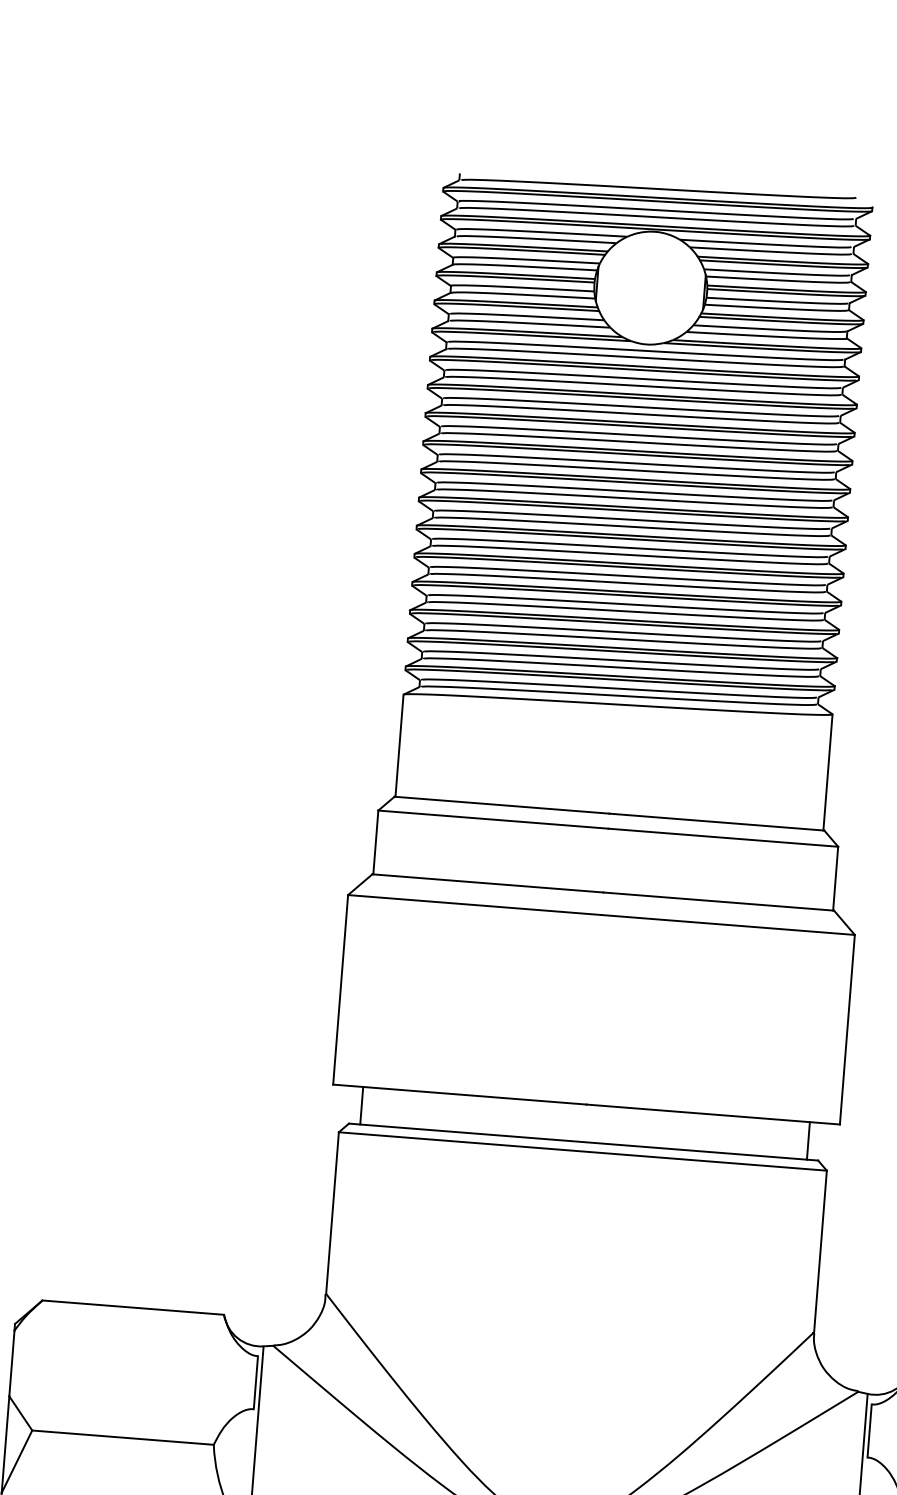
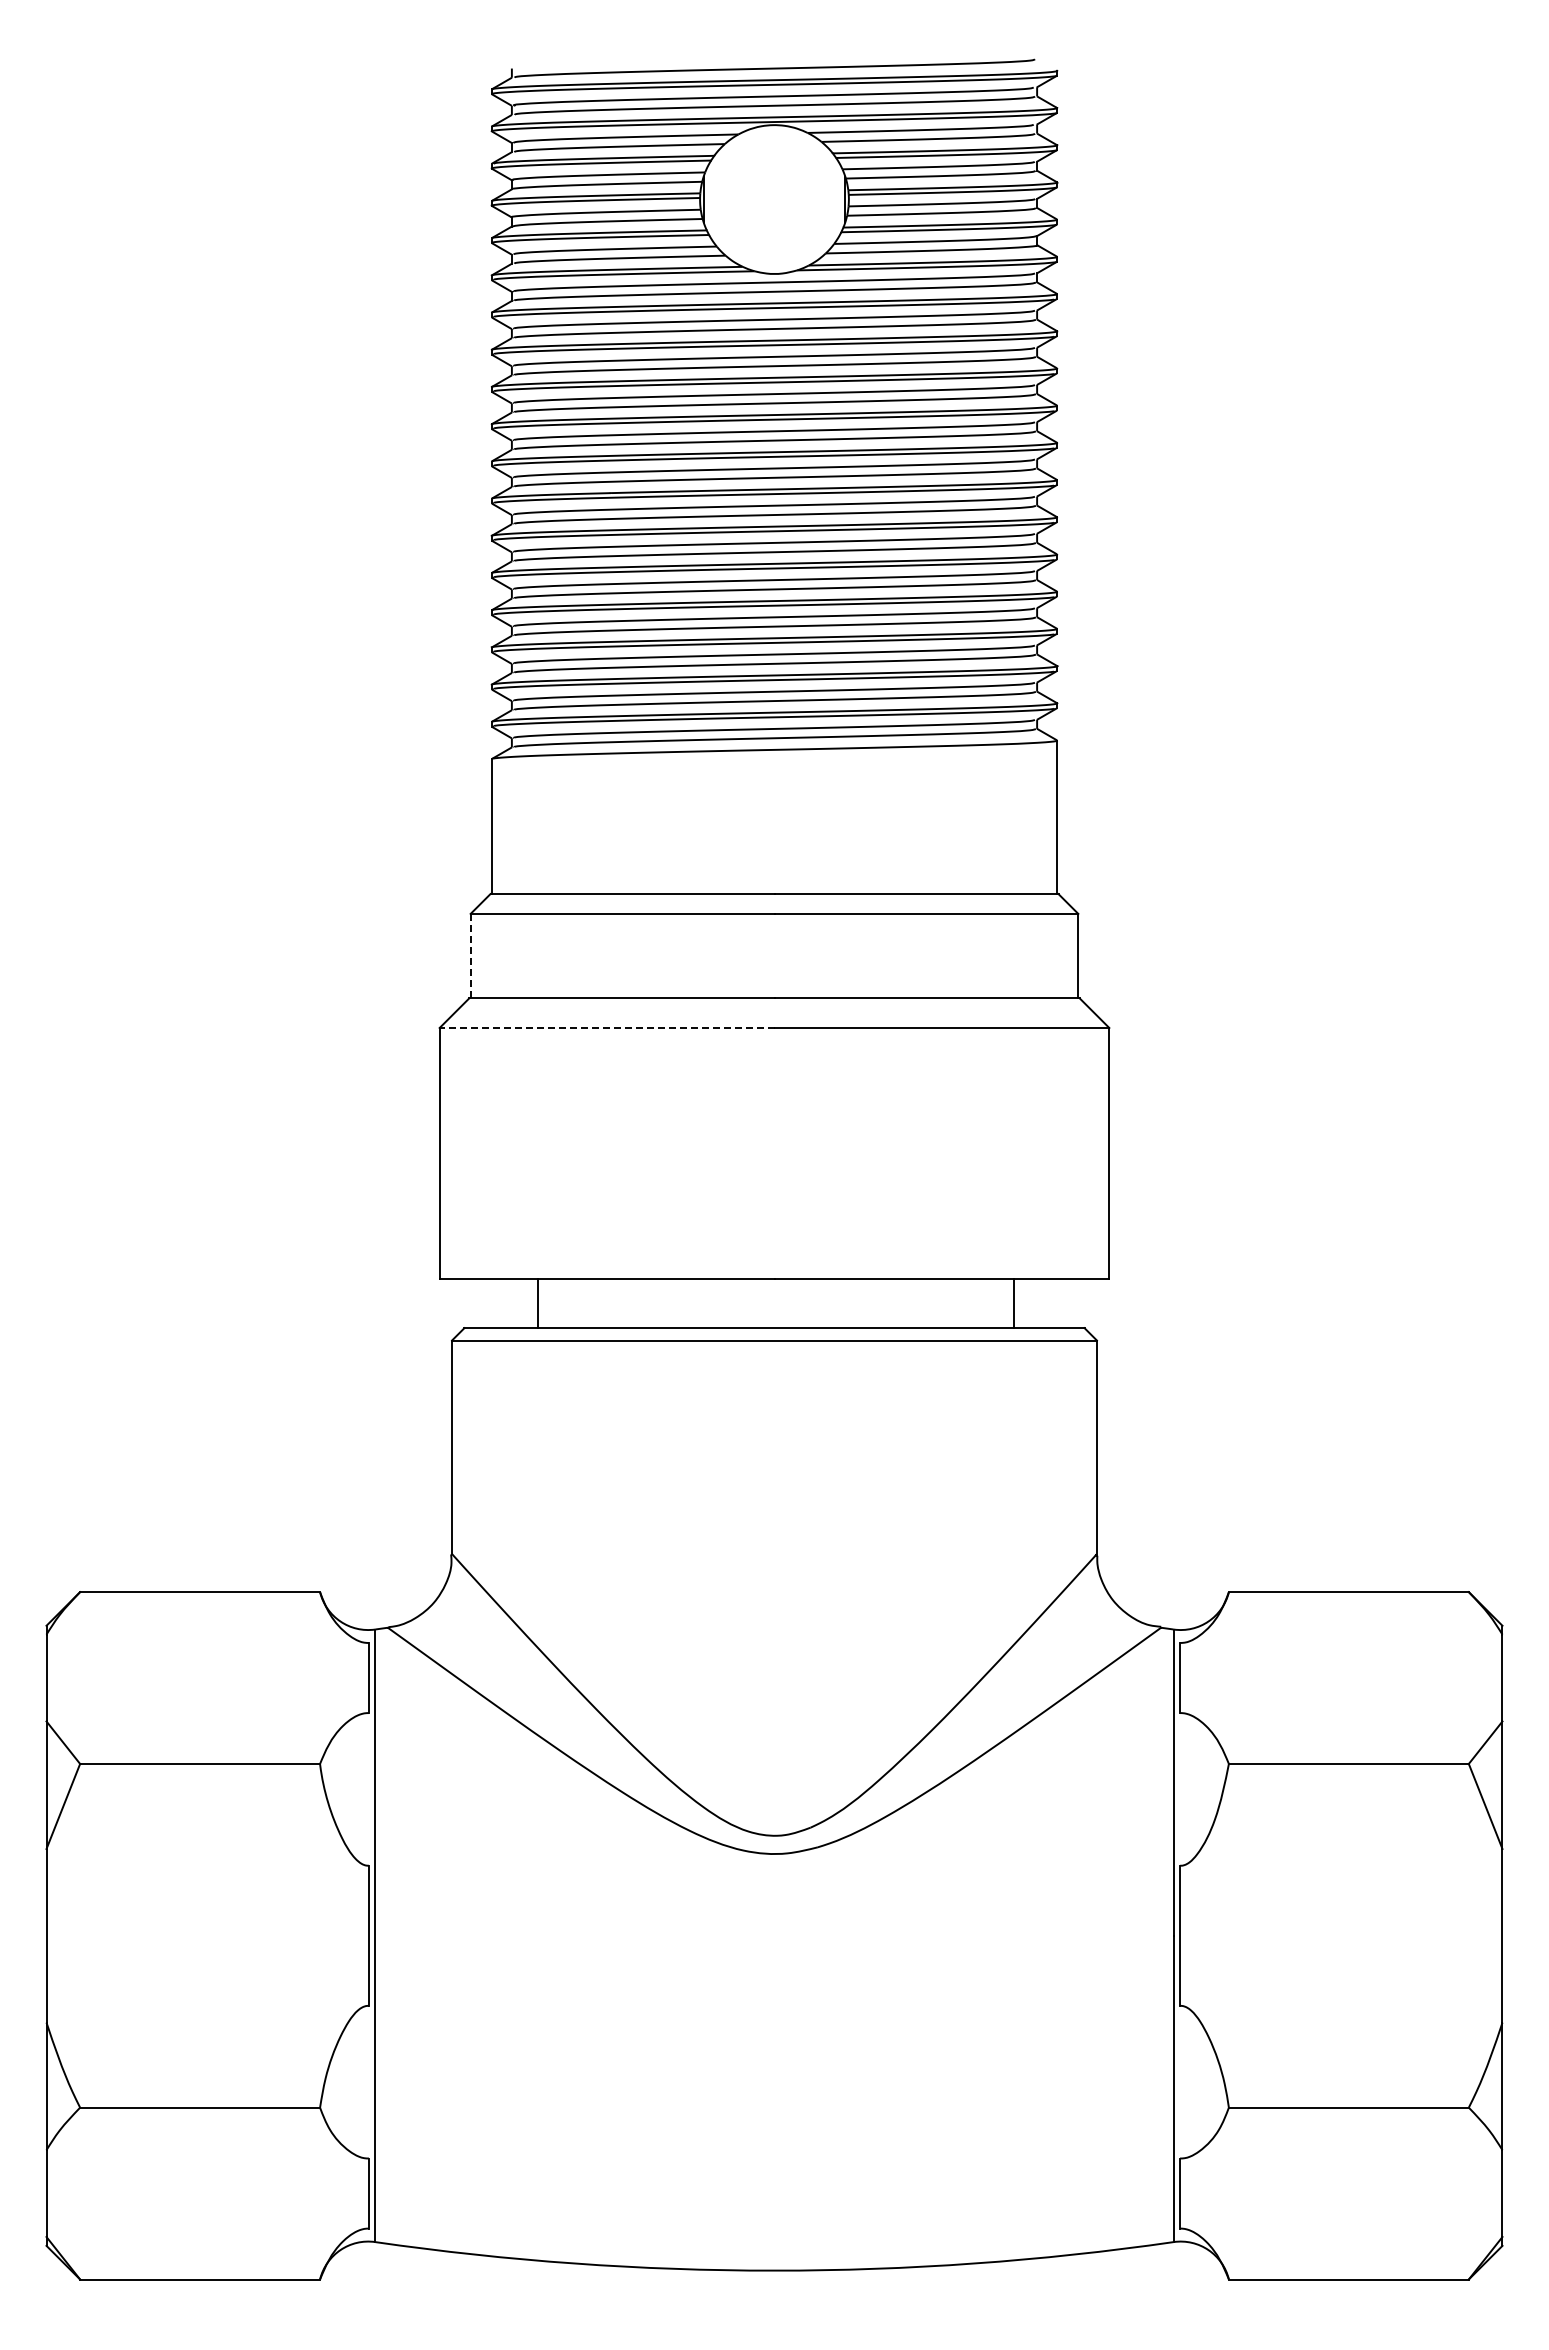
line: (375, 842) -> (470, 956), solid -> dashed
line: (474, 905) -> (606, 1028), solid -> dashed
line: (361, 1105) -> (538, 1303), moved
line: (808, 1141) -> (1013, 1303), moved

